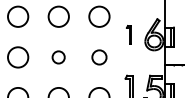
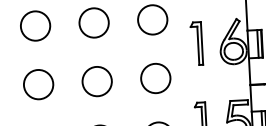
part: (128, 34) -> (195, 43), size x1.67
circle: (58, 57) -> (96, 81), size x1.67
circle: (99, 57) -> (155, 78), size x1.43

